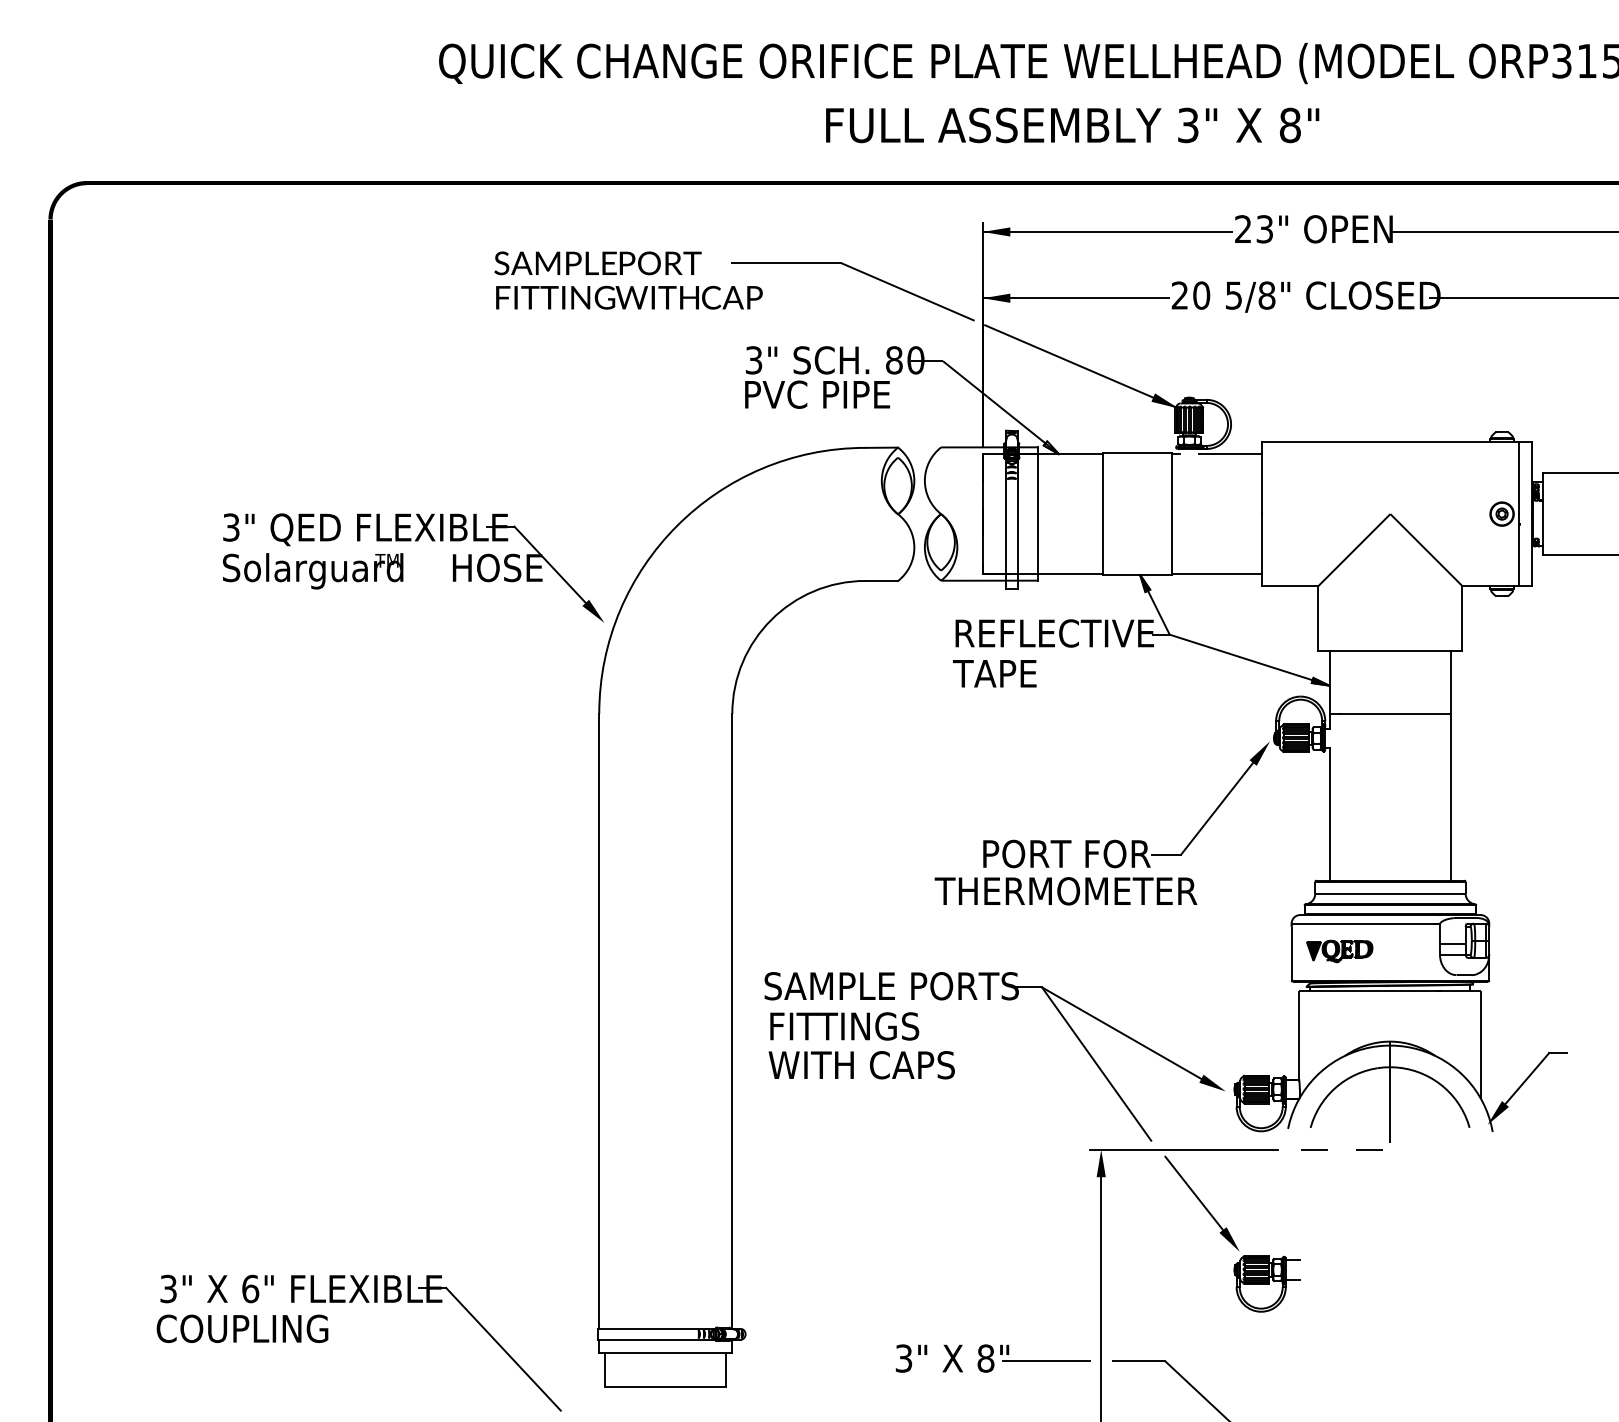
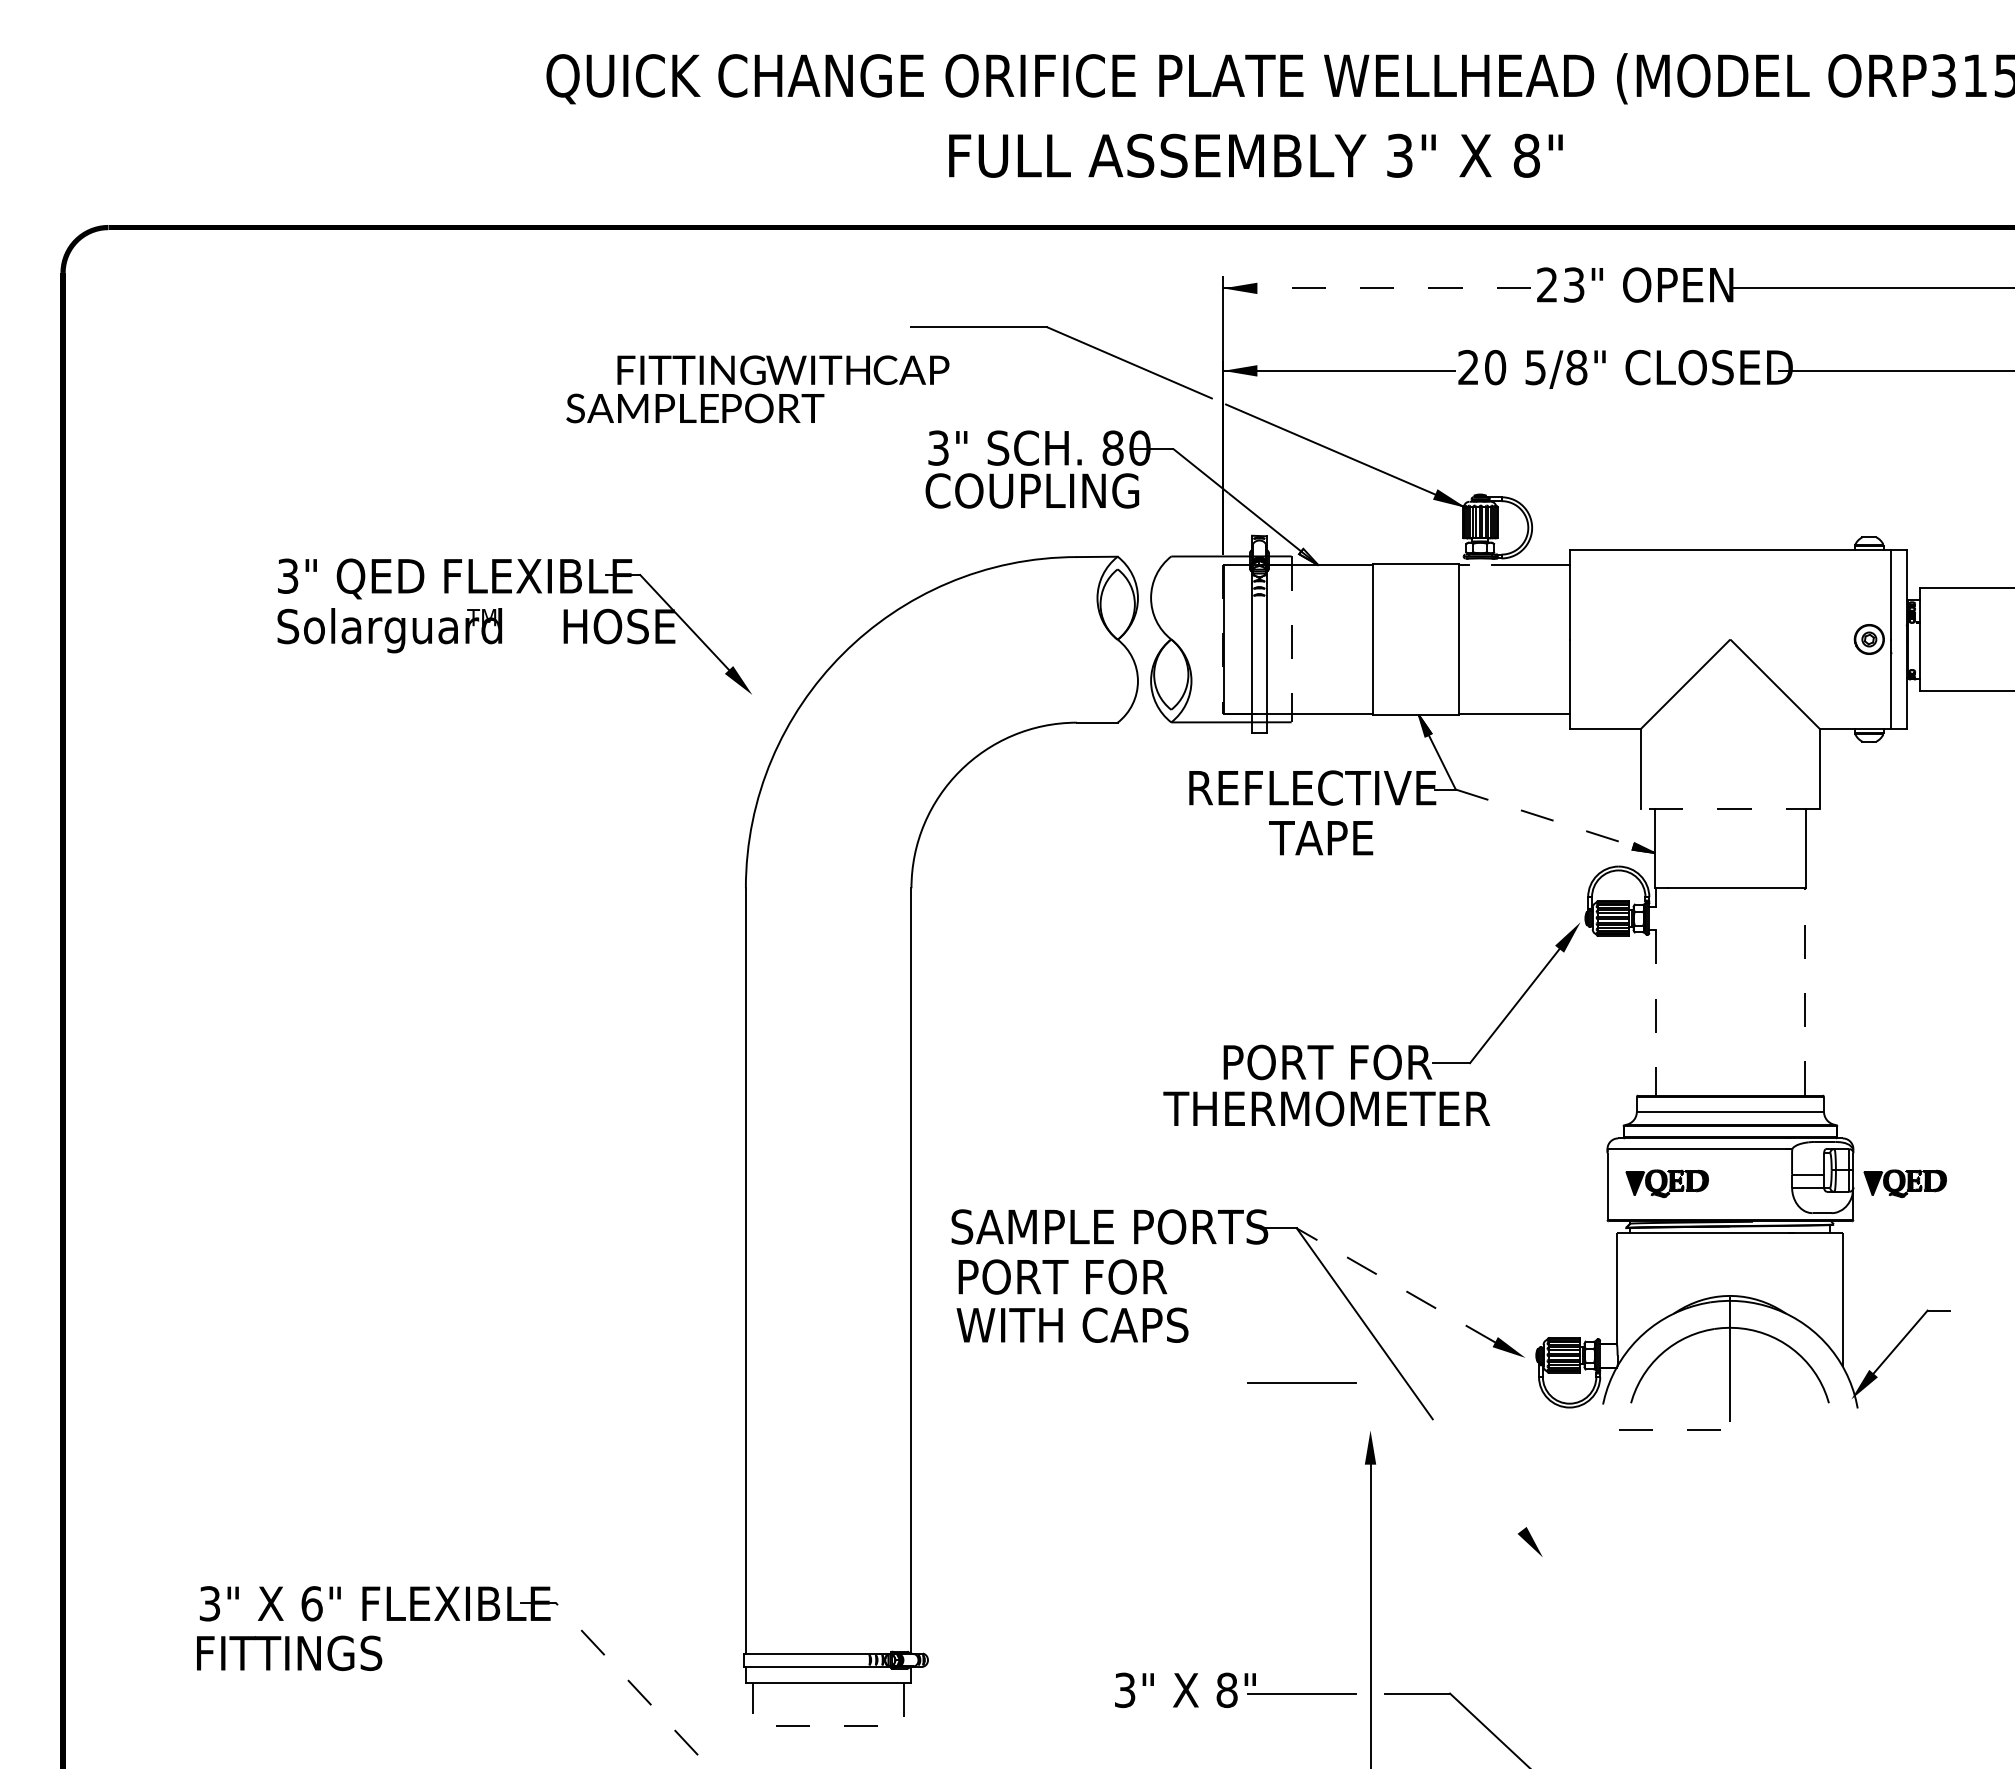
text: (1072, 125) -> (1255, 155), moved
line: (1108, 232) -> (1379, 288), solid -> dashed
text: (598, 263) -> (695, 408), moved
text: (829, 394) -> (1032, 490), PVC PIPE -> COUPLING
line: (1037, 514) -> (1291, 639), solid -> dashed
part: (403, 567) -> (502, 626), moved
line: (1390, 650) -> (1730, 809), solid -> dashed
line: (1249, 660) -> (1555, 821), solid -> dashed
text: (995, 674) -> (1321, 838), moved
line: (1450, 797) -> (1805, 992), solid -> dashed
line: (1330, 813) -> (1655, 1012), solid -> dashed
part: (1530, 951) -> (1904, 1183), added
text: (856, 1026) -> (1065, 1276), FITTINGS -> PORT FOR
line: (1121, 1033) -> (1395, 1285), solid -> dashed
line: (1045, 1111) -> (1301, 1382), added
line: (1183, 1149) -> (1473, 1430), removed
line: (1194, 1193) -> (1486, 1484), removed
part: (1266, 1283) -> (1576, 1597), removed
text: (242, 1328) -> (301, 1653), COUPLING -> FITTINGS
line: (503, 1349) -> (626, 1678), solid -> dashed
line: (665, 1386) -> (828, 1725), solid -> dashed

